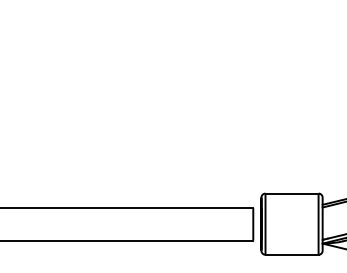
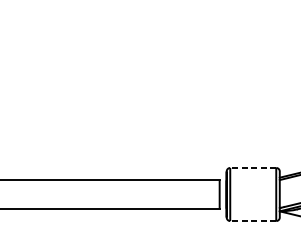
line: (292, 193) -> (253, 167), solid -> dashed
line: (292, 254) -> (253, 220), solid -> dashed

